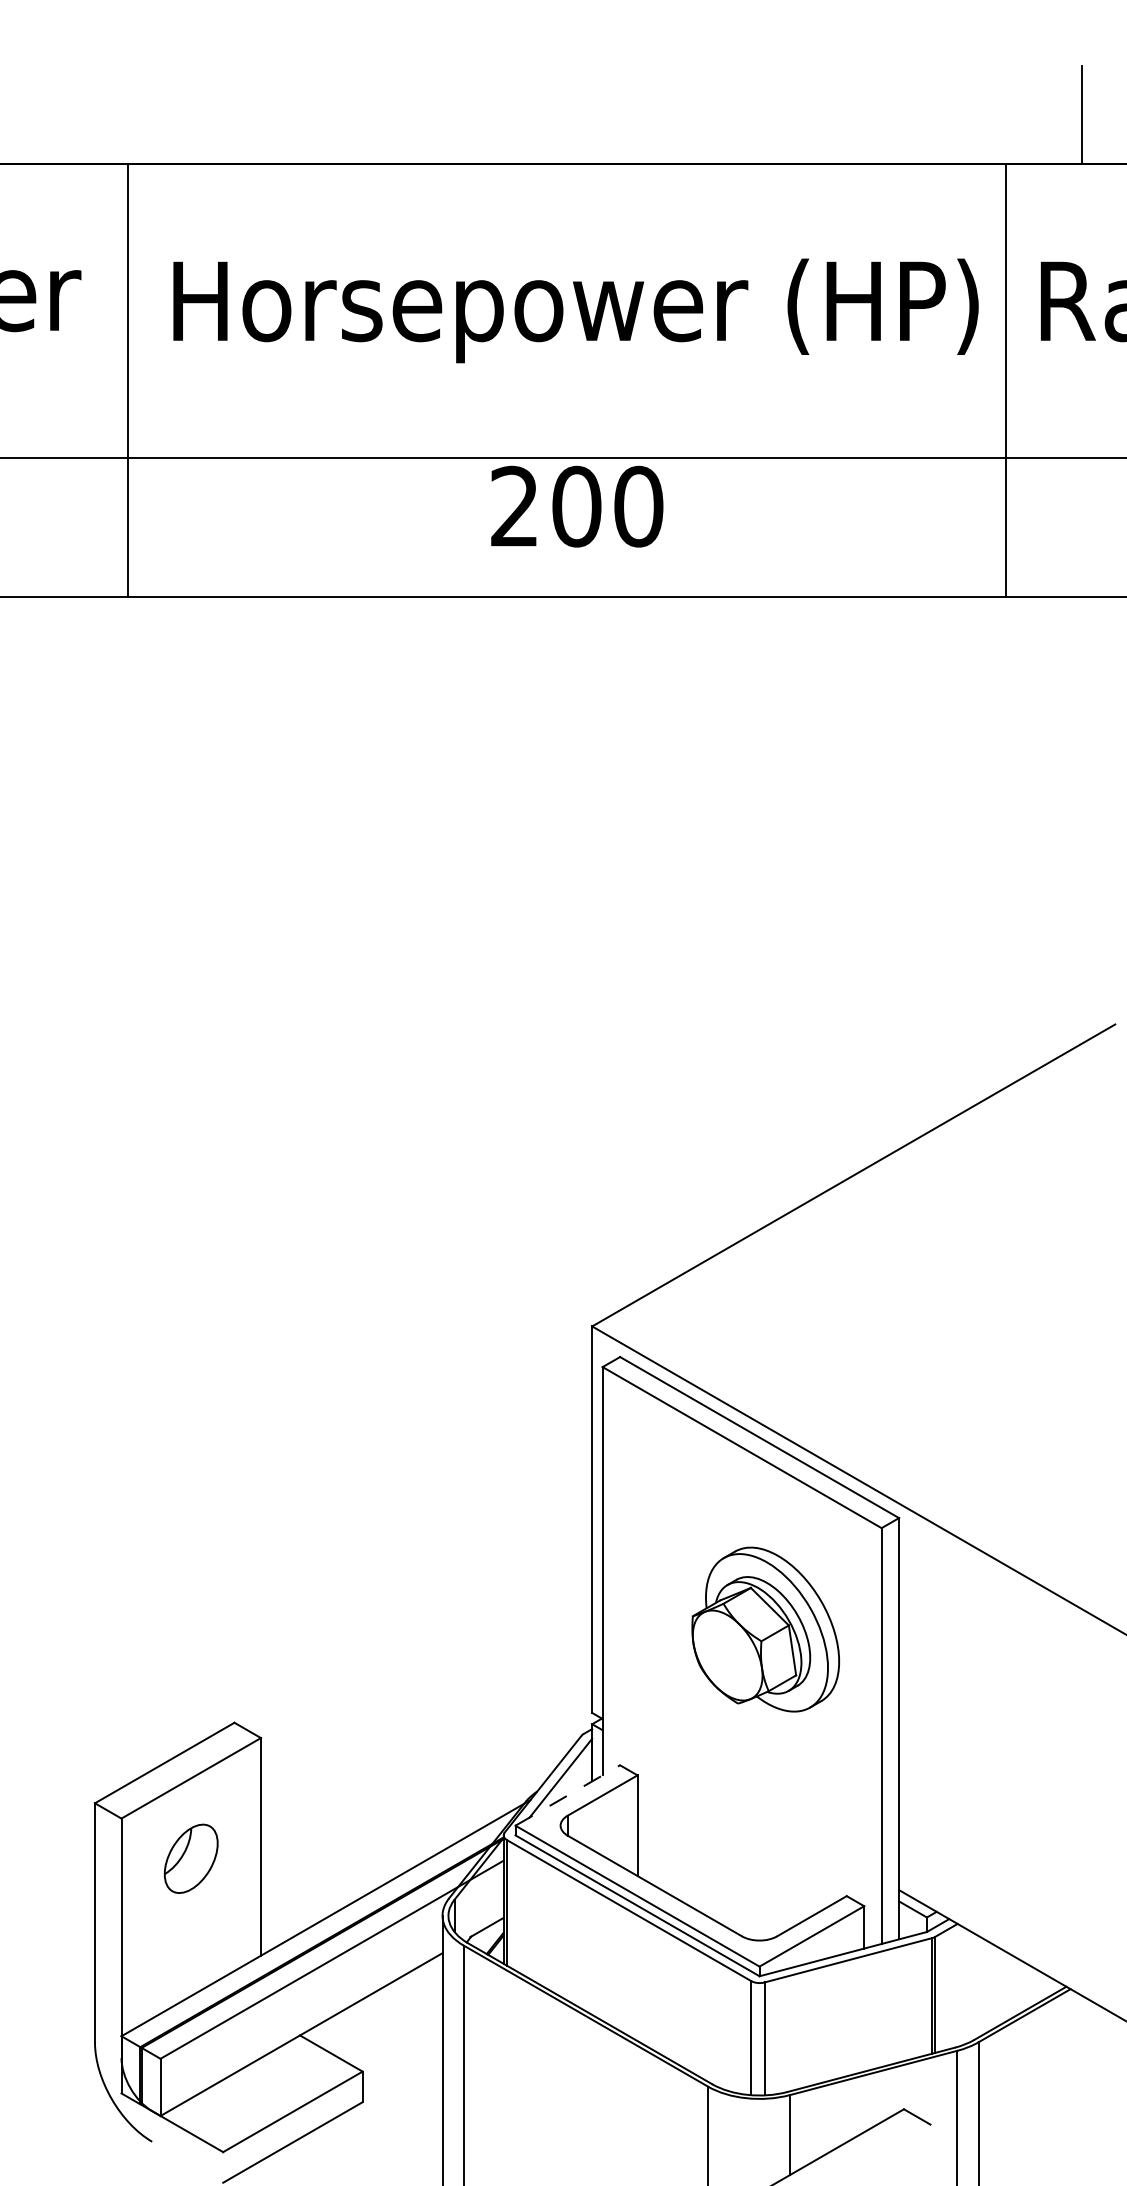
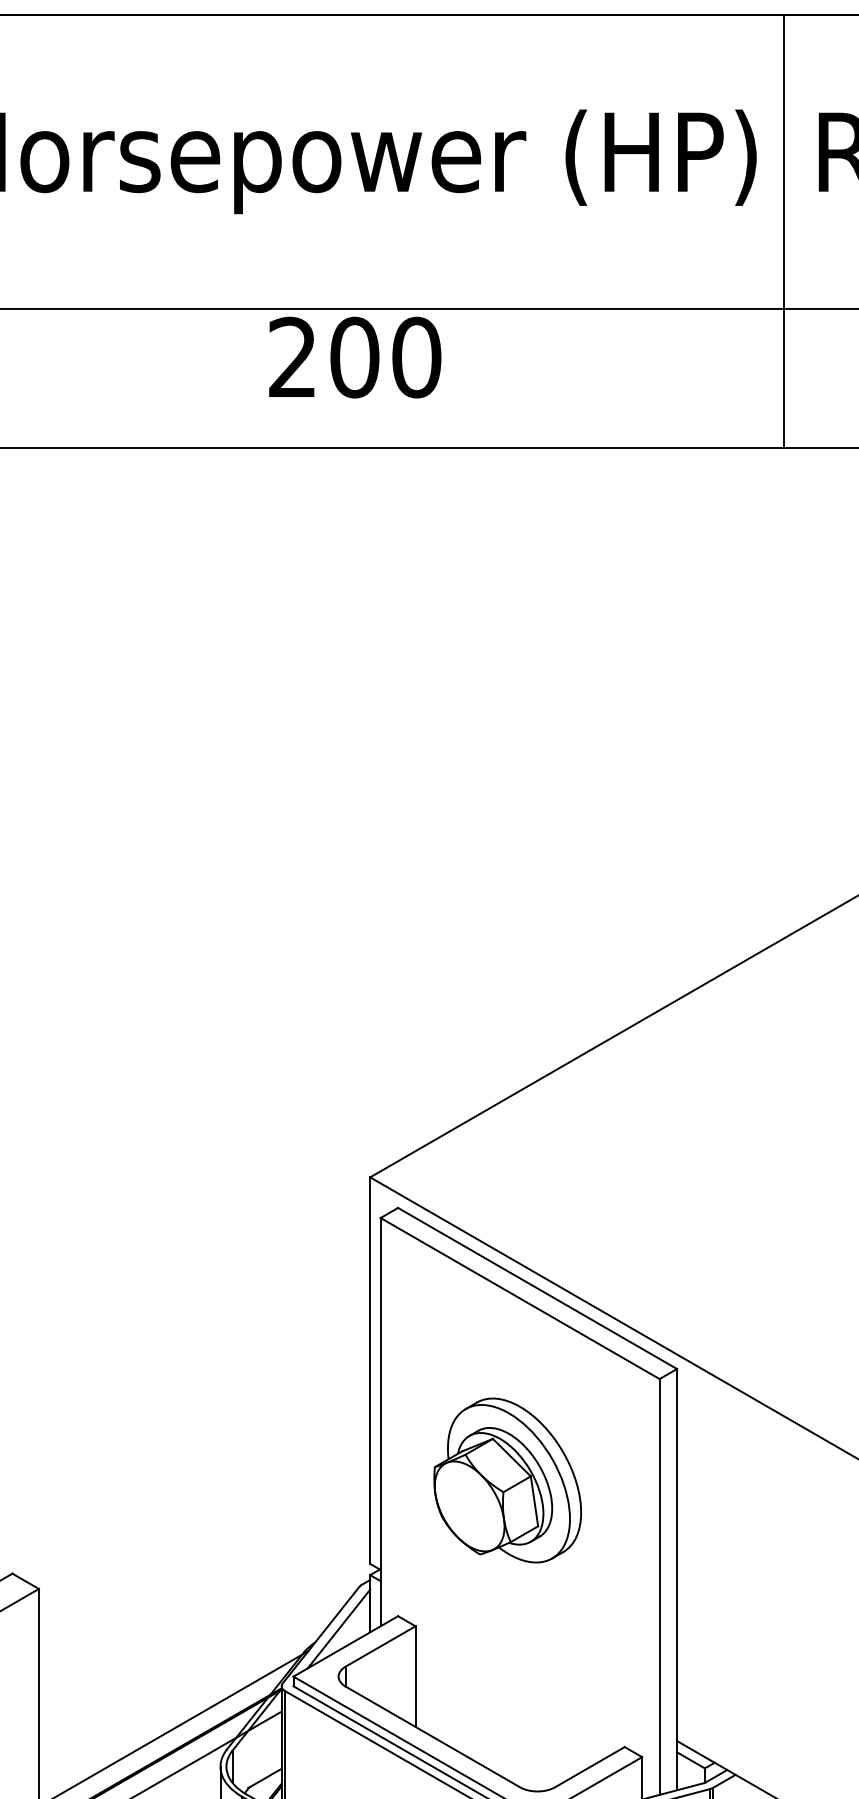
part: (765, 1629) -> (507, 1480), moved
line: (568, 1795) -> (346, 1646), dashed -> solid

